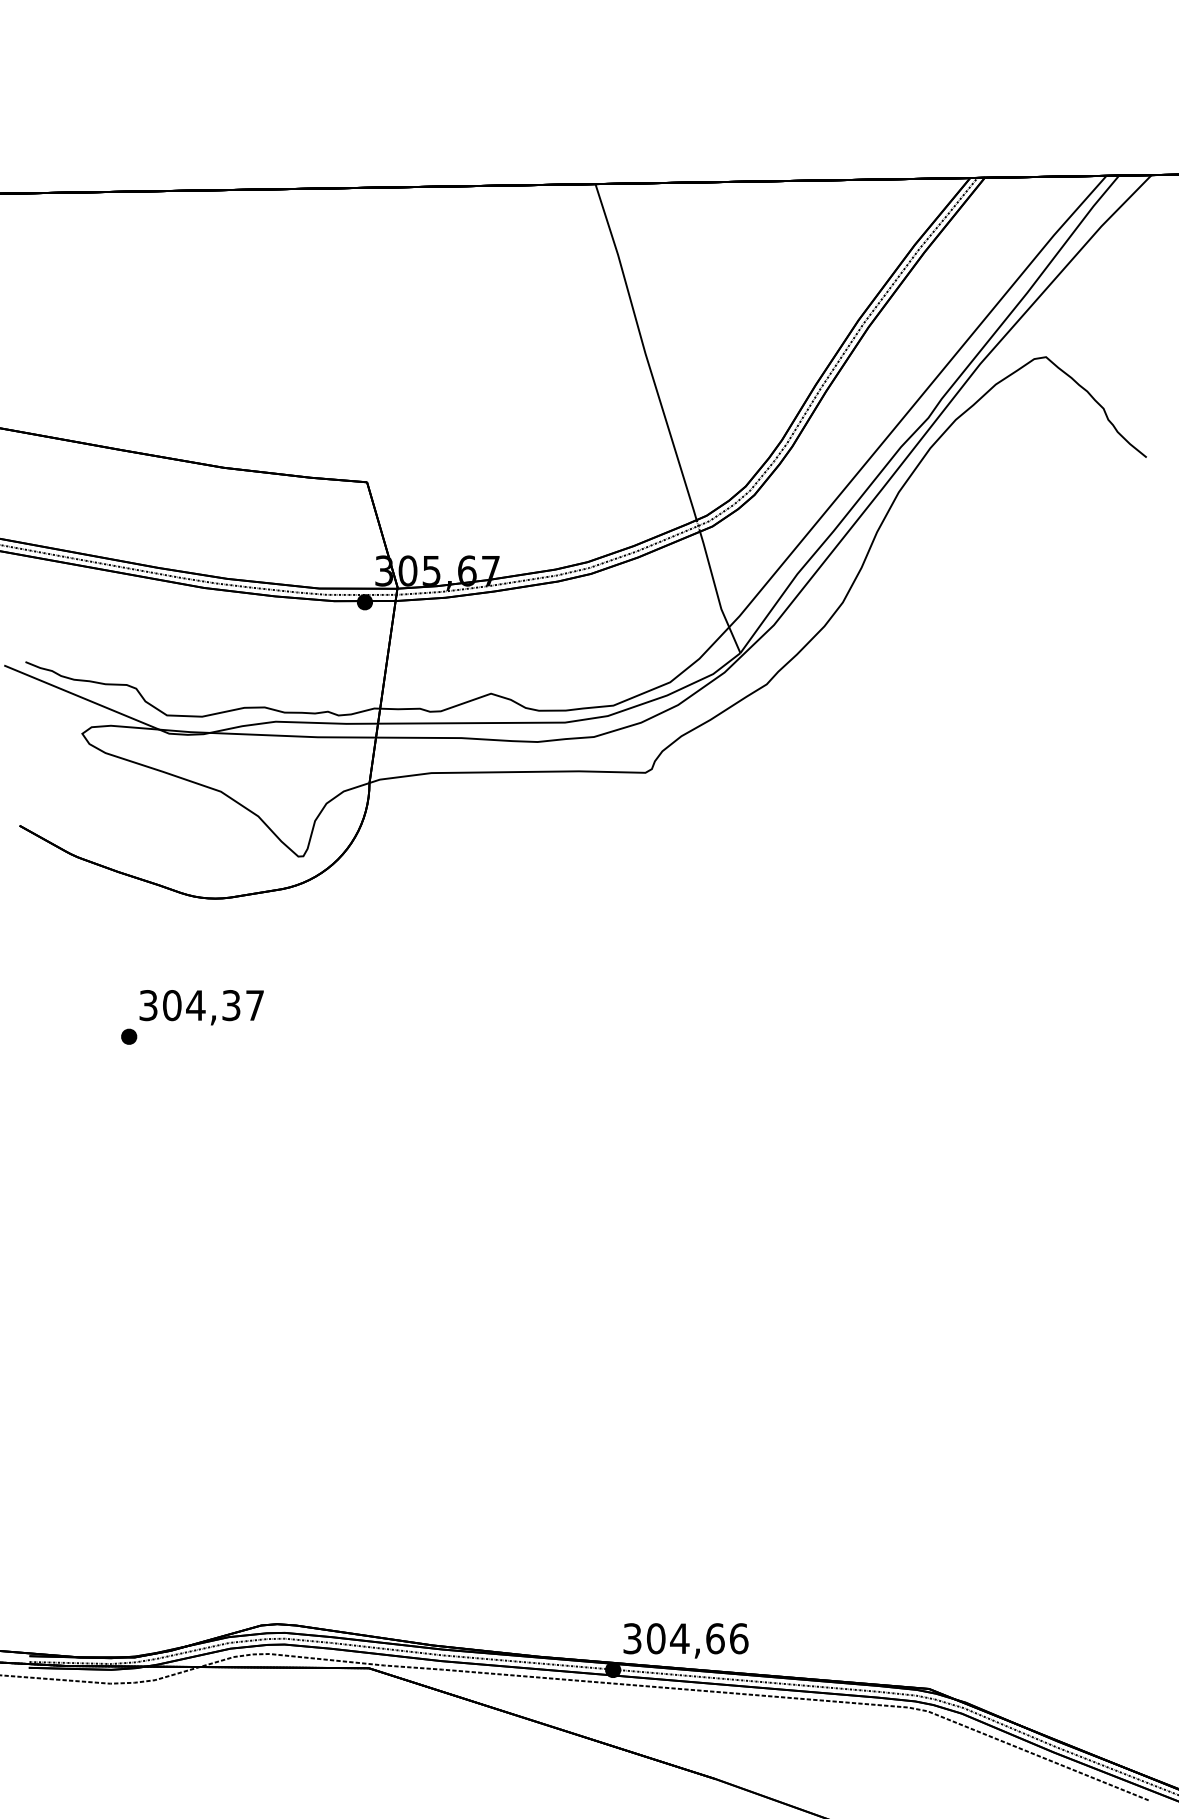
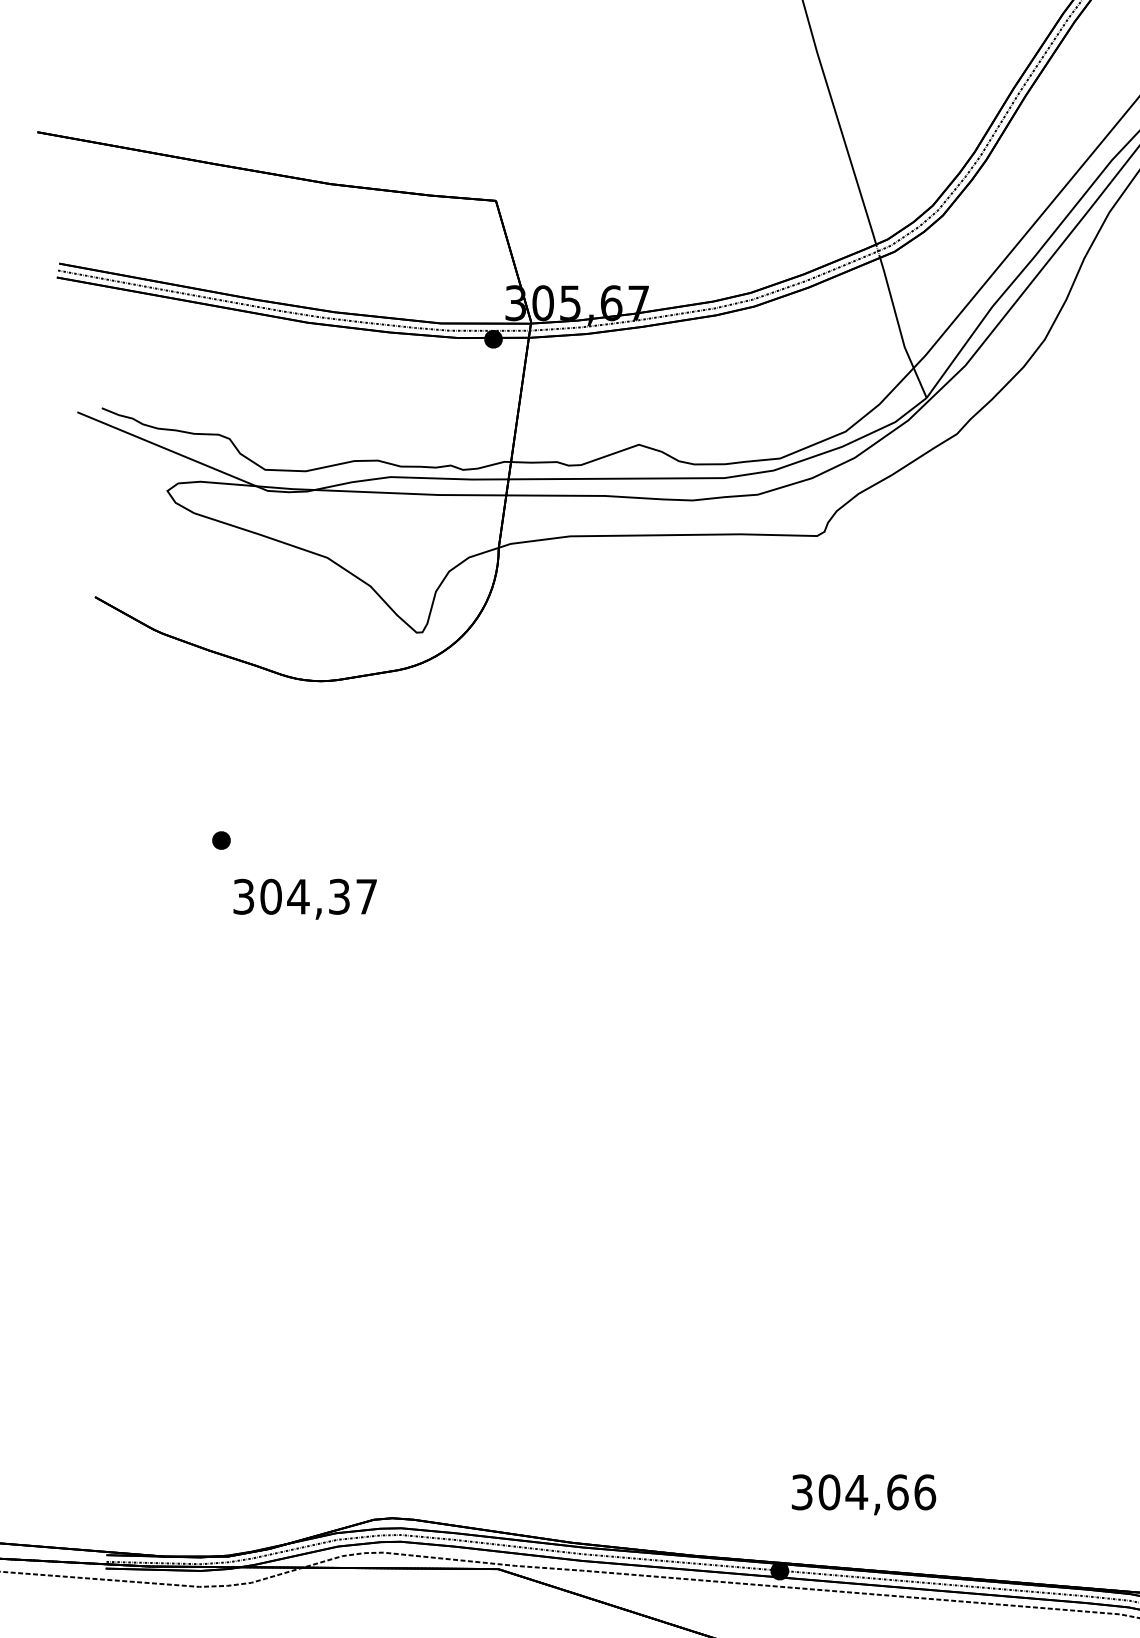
text: (201, 1007) -> (304, 899), moved
text: (685, 1640) -> (863, 1494), moved

